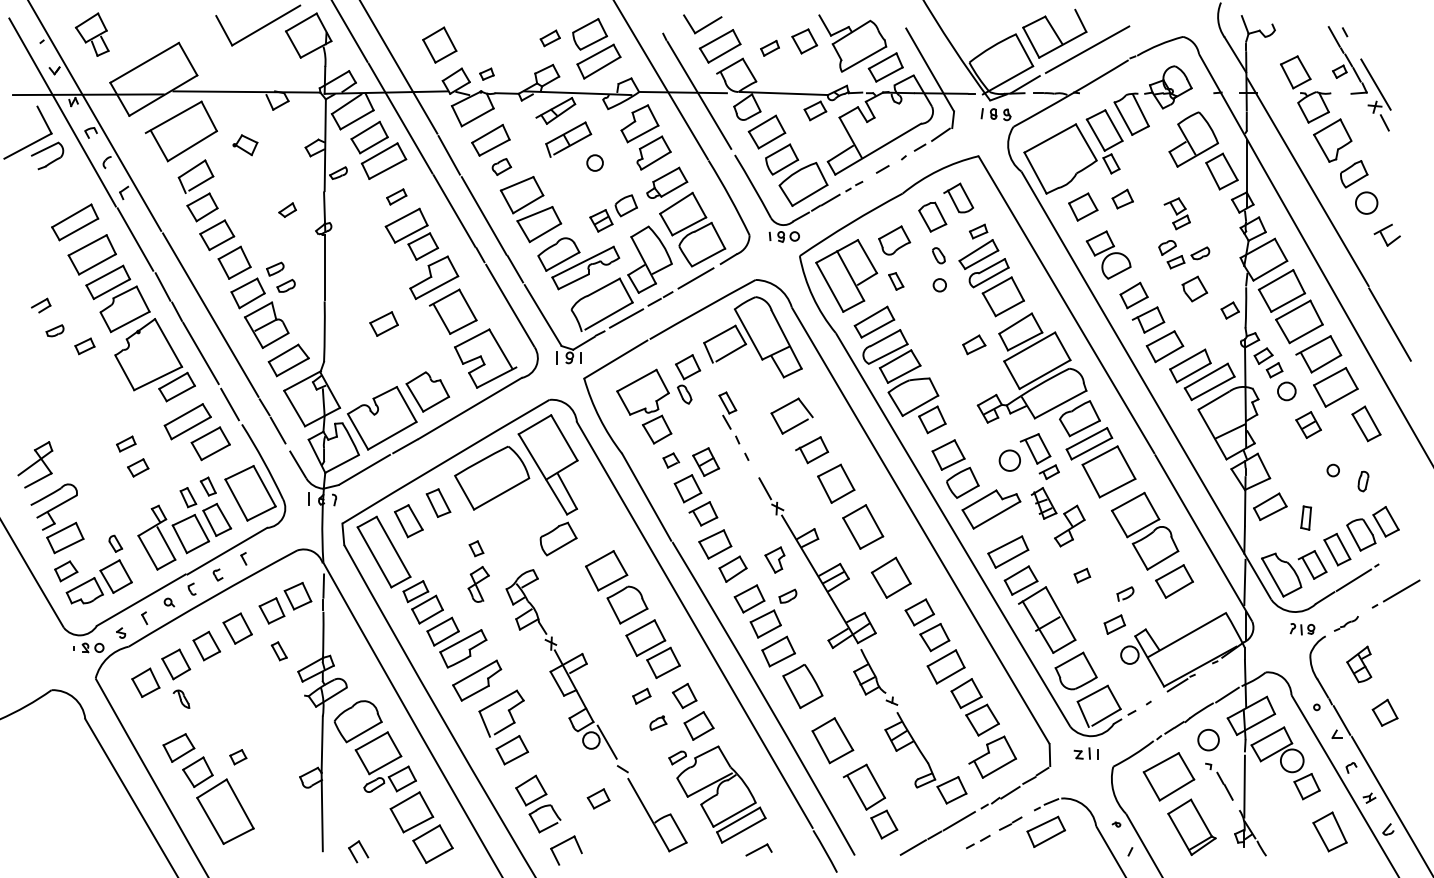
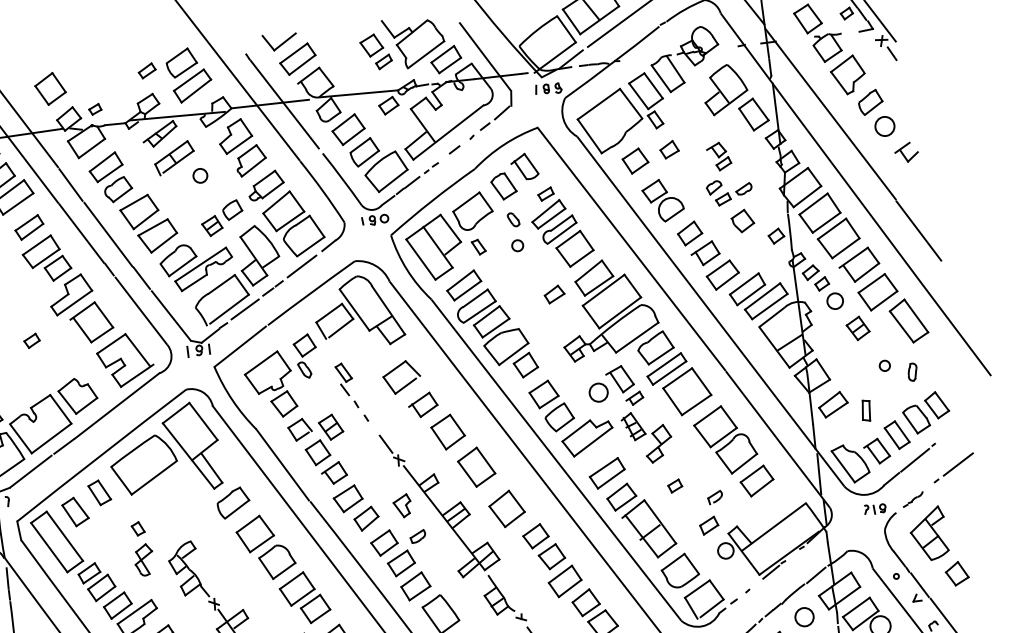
part: (769, 47) -> (383, 61), moved
part: (501, 166) -> (118, 189), size x1.67
part: (396, 196) -> (29, 227), size x1.67
part: (894, 240) -> (472, 211), size x1.43
part: (383, 323) -> (31, 340), size x0.62
part: (1366, 423) -> (908, 320), size x1.43
part: (671, 460) -> (300, 429), size x1.67
part: (558, 538) -> (233, 502), moved
part: (1359, 664) -> (929, 533), size x1.67

